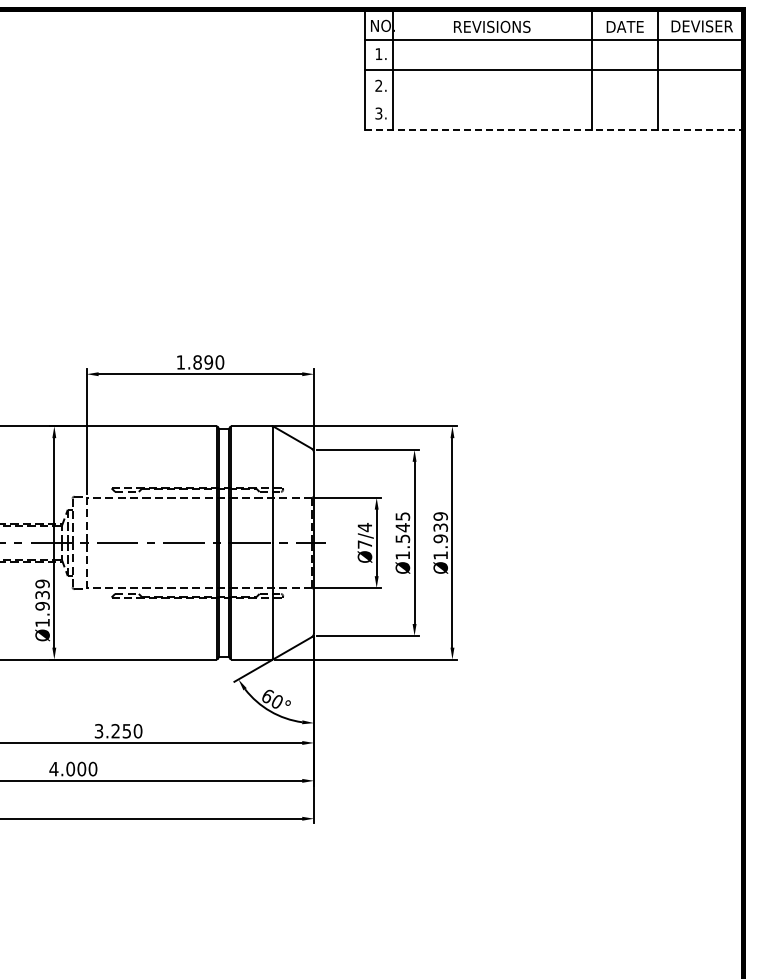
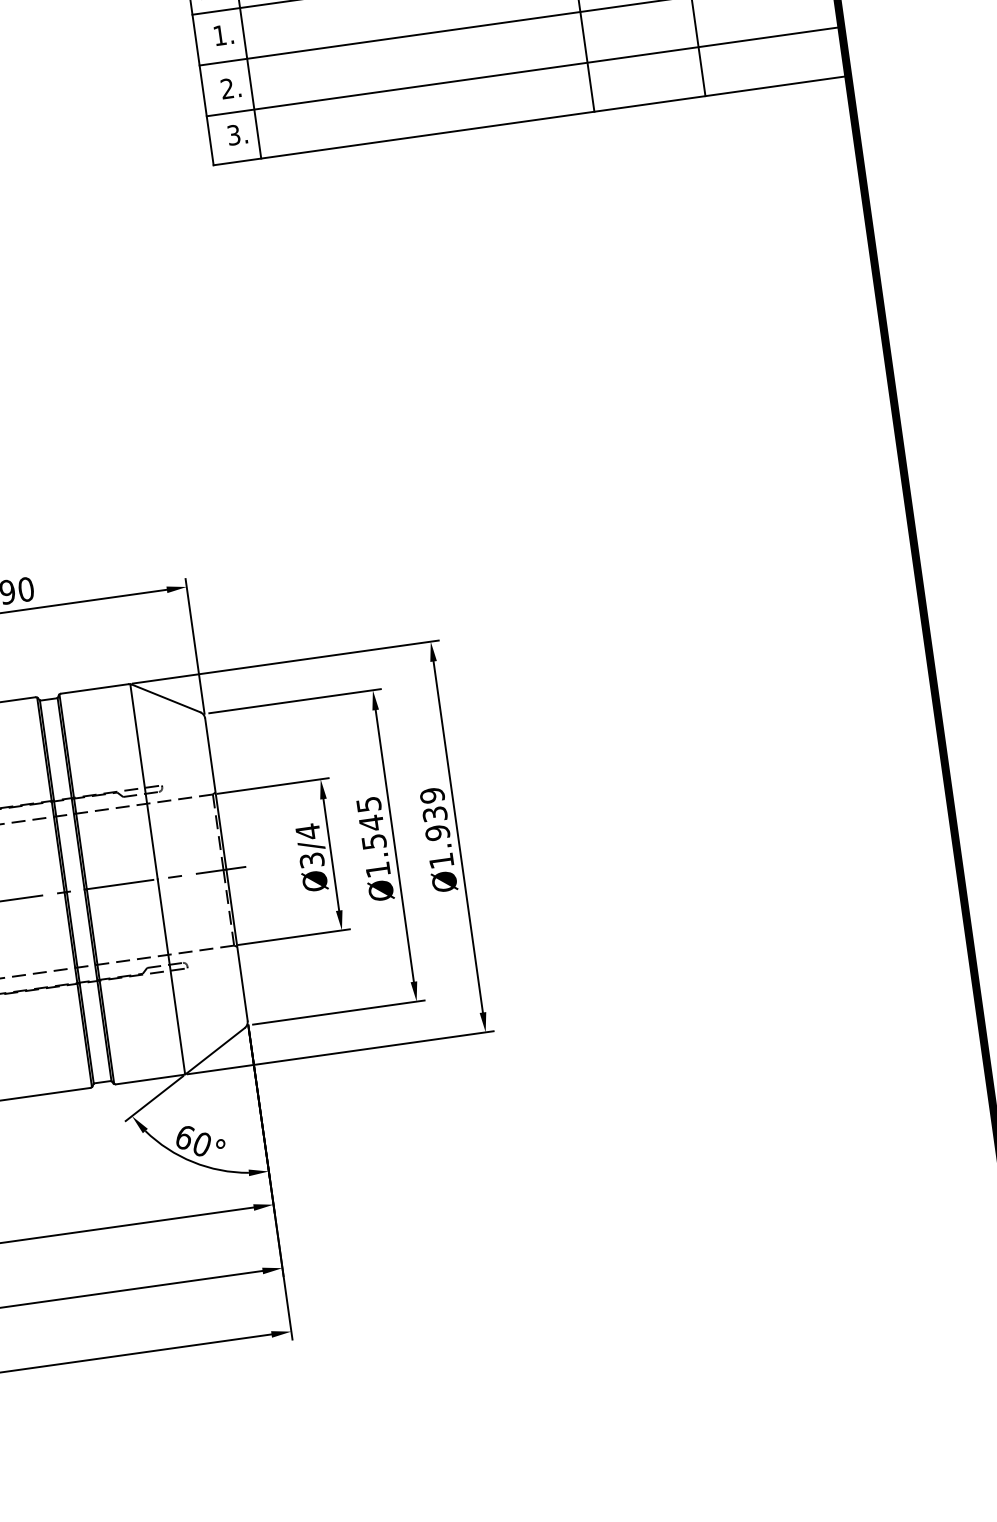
line: (553, 100) -> (523, 72), added
line: (554, 129) -> (531, 120), dashed -> solid
text: (364, 544) -> (311, 860), Ø7/4 -> Ø3/4

